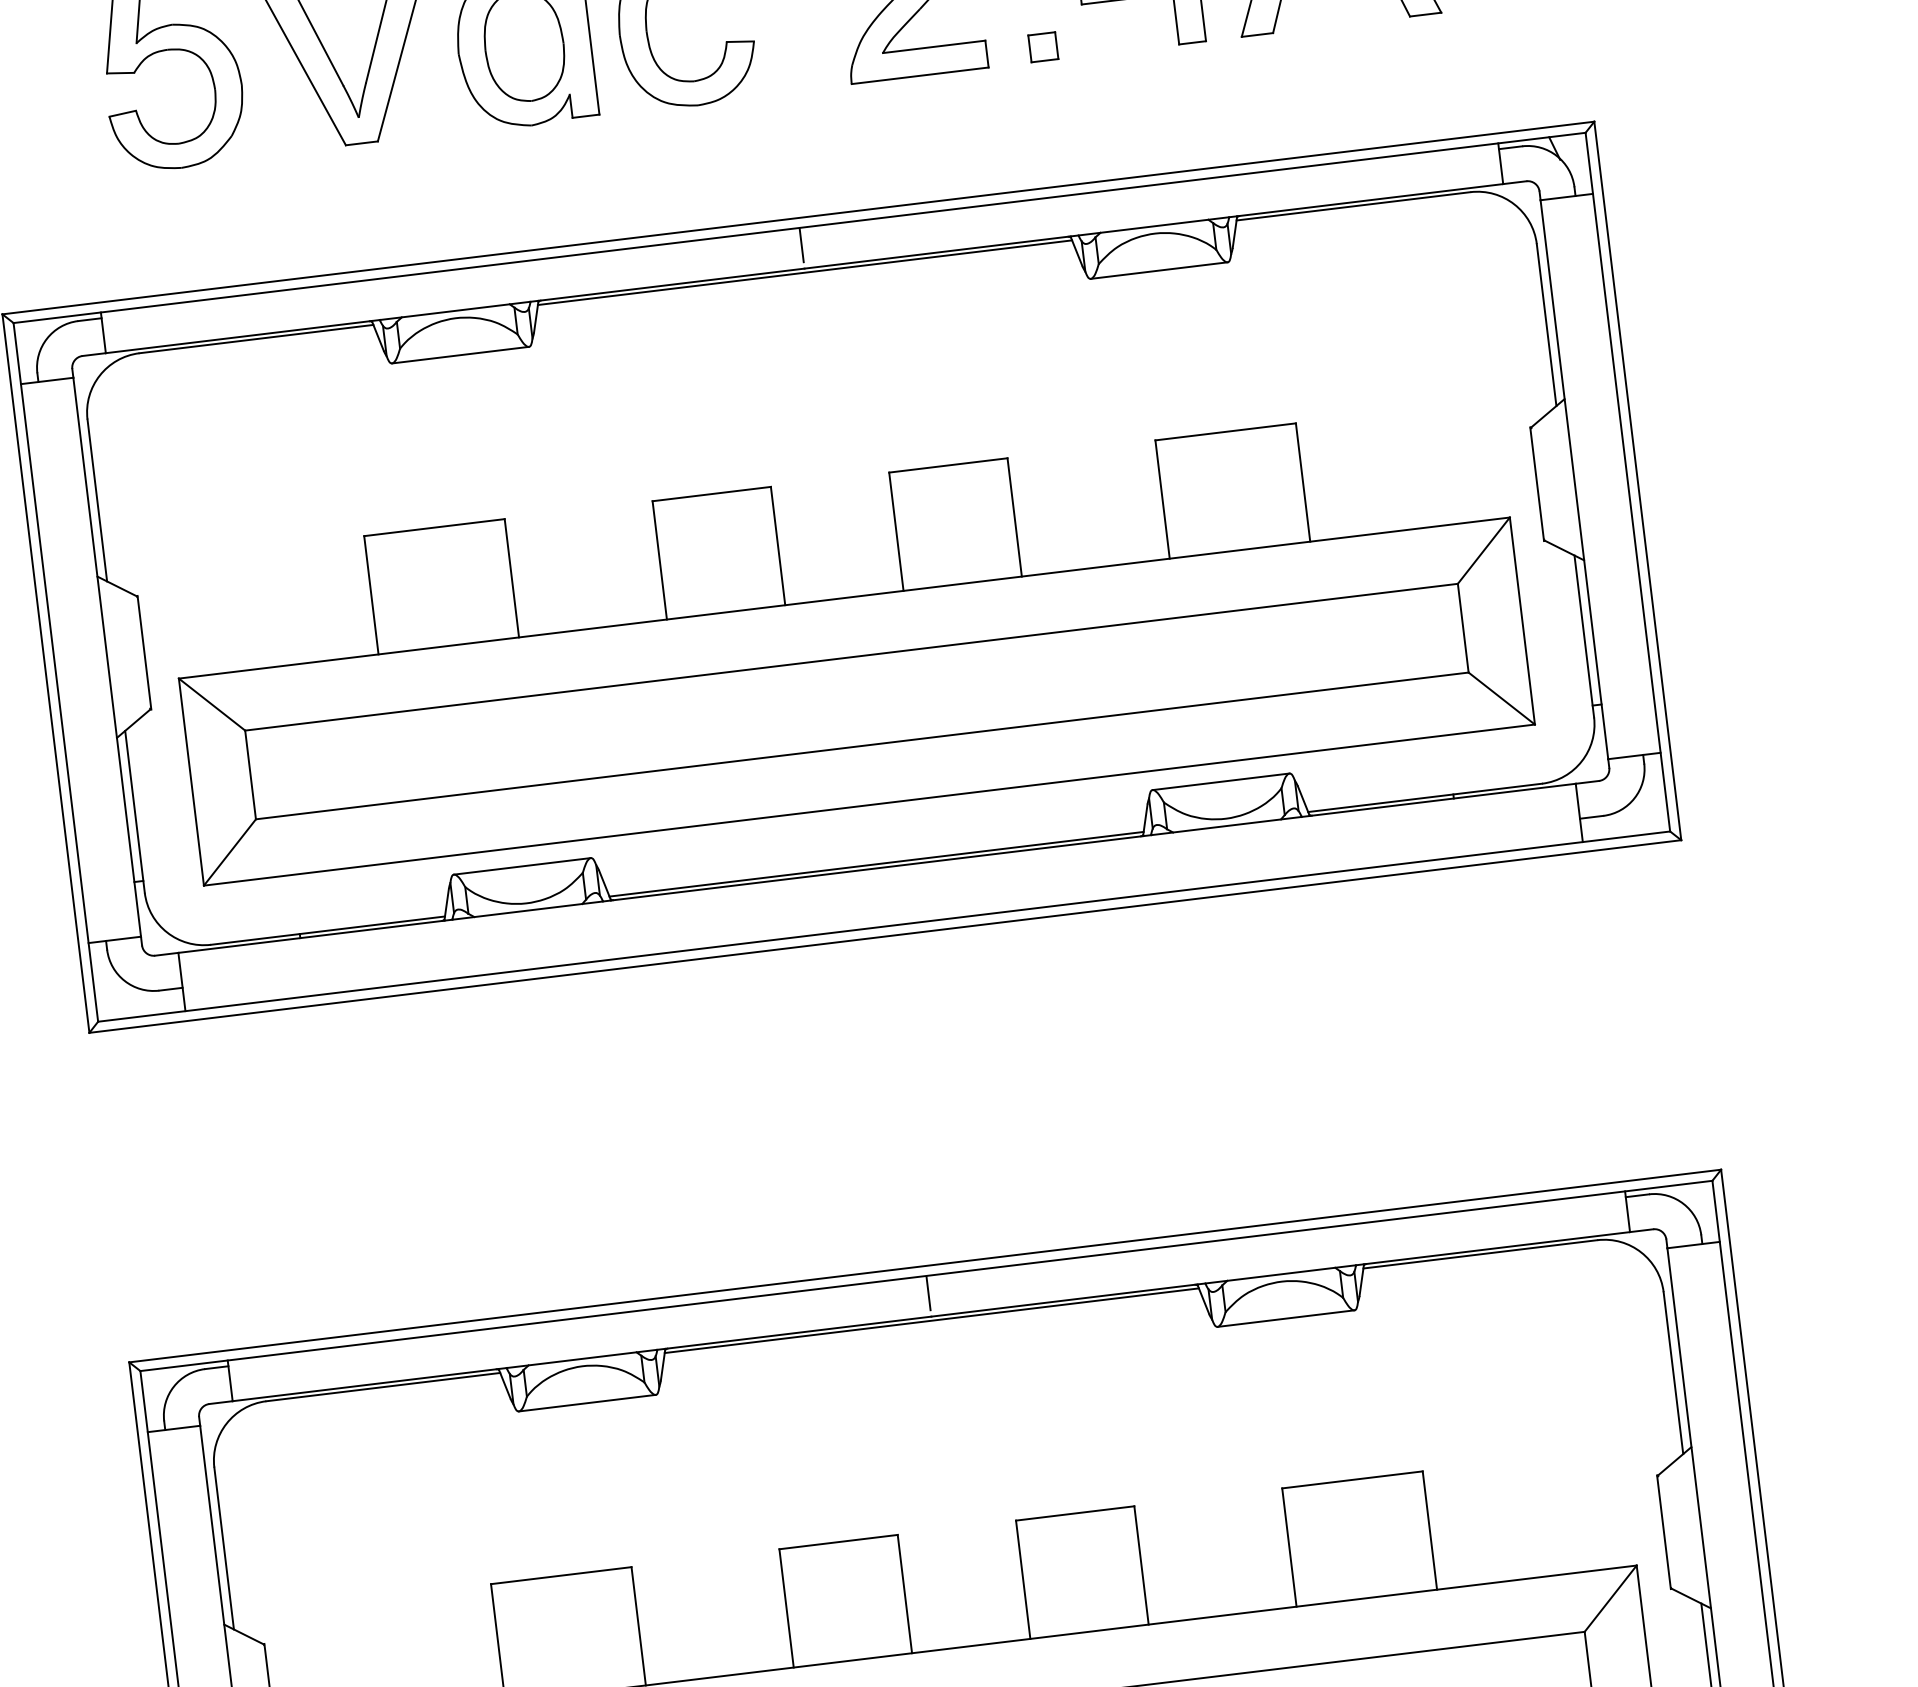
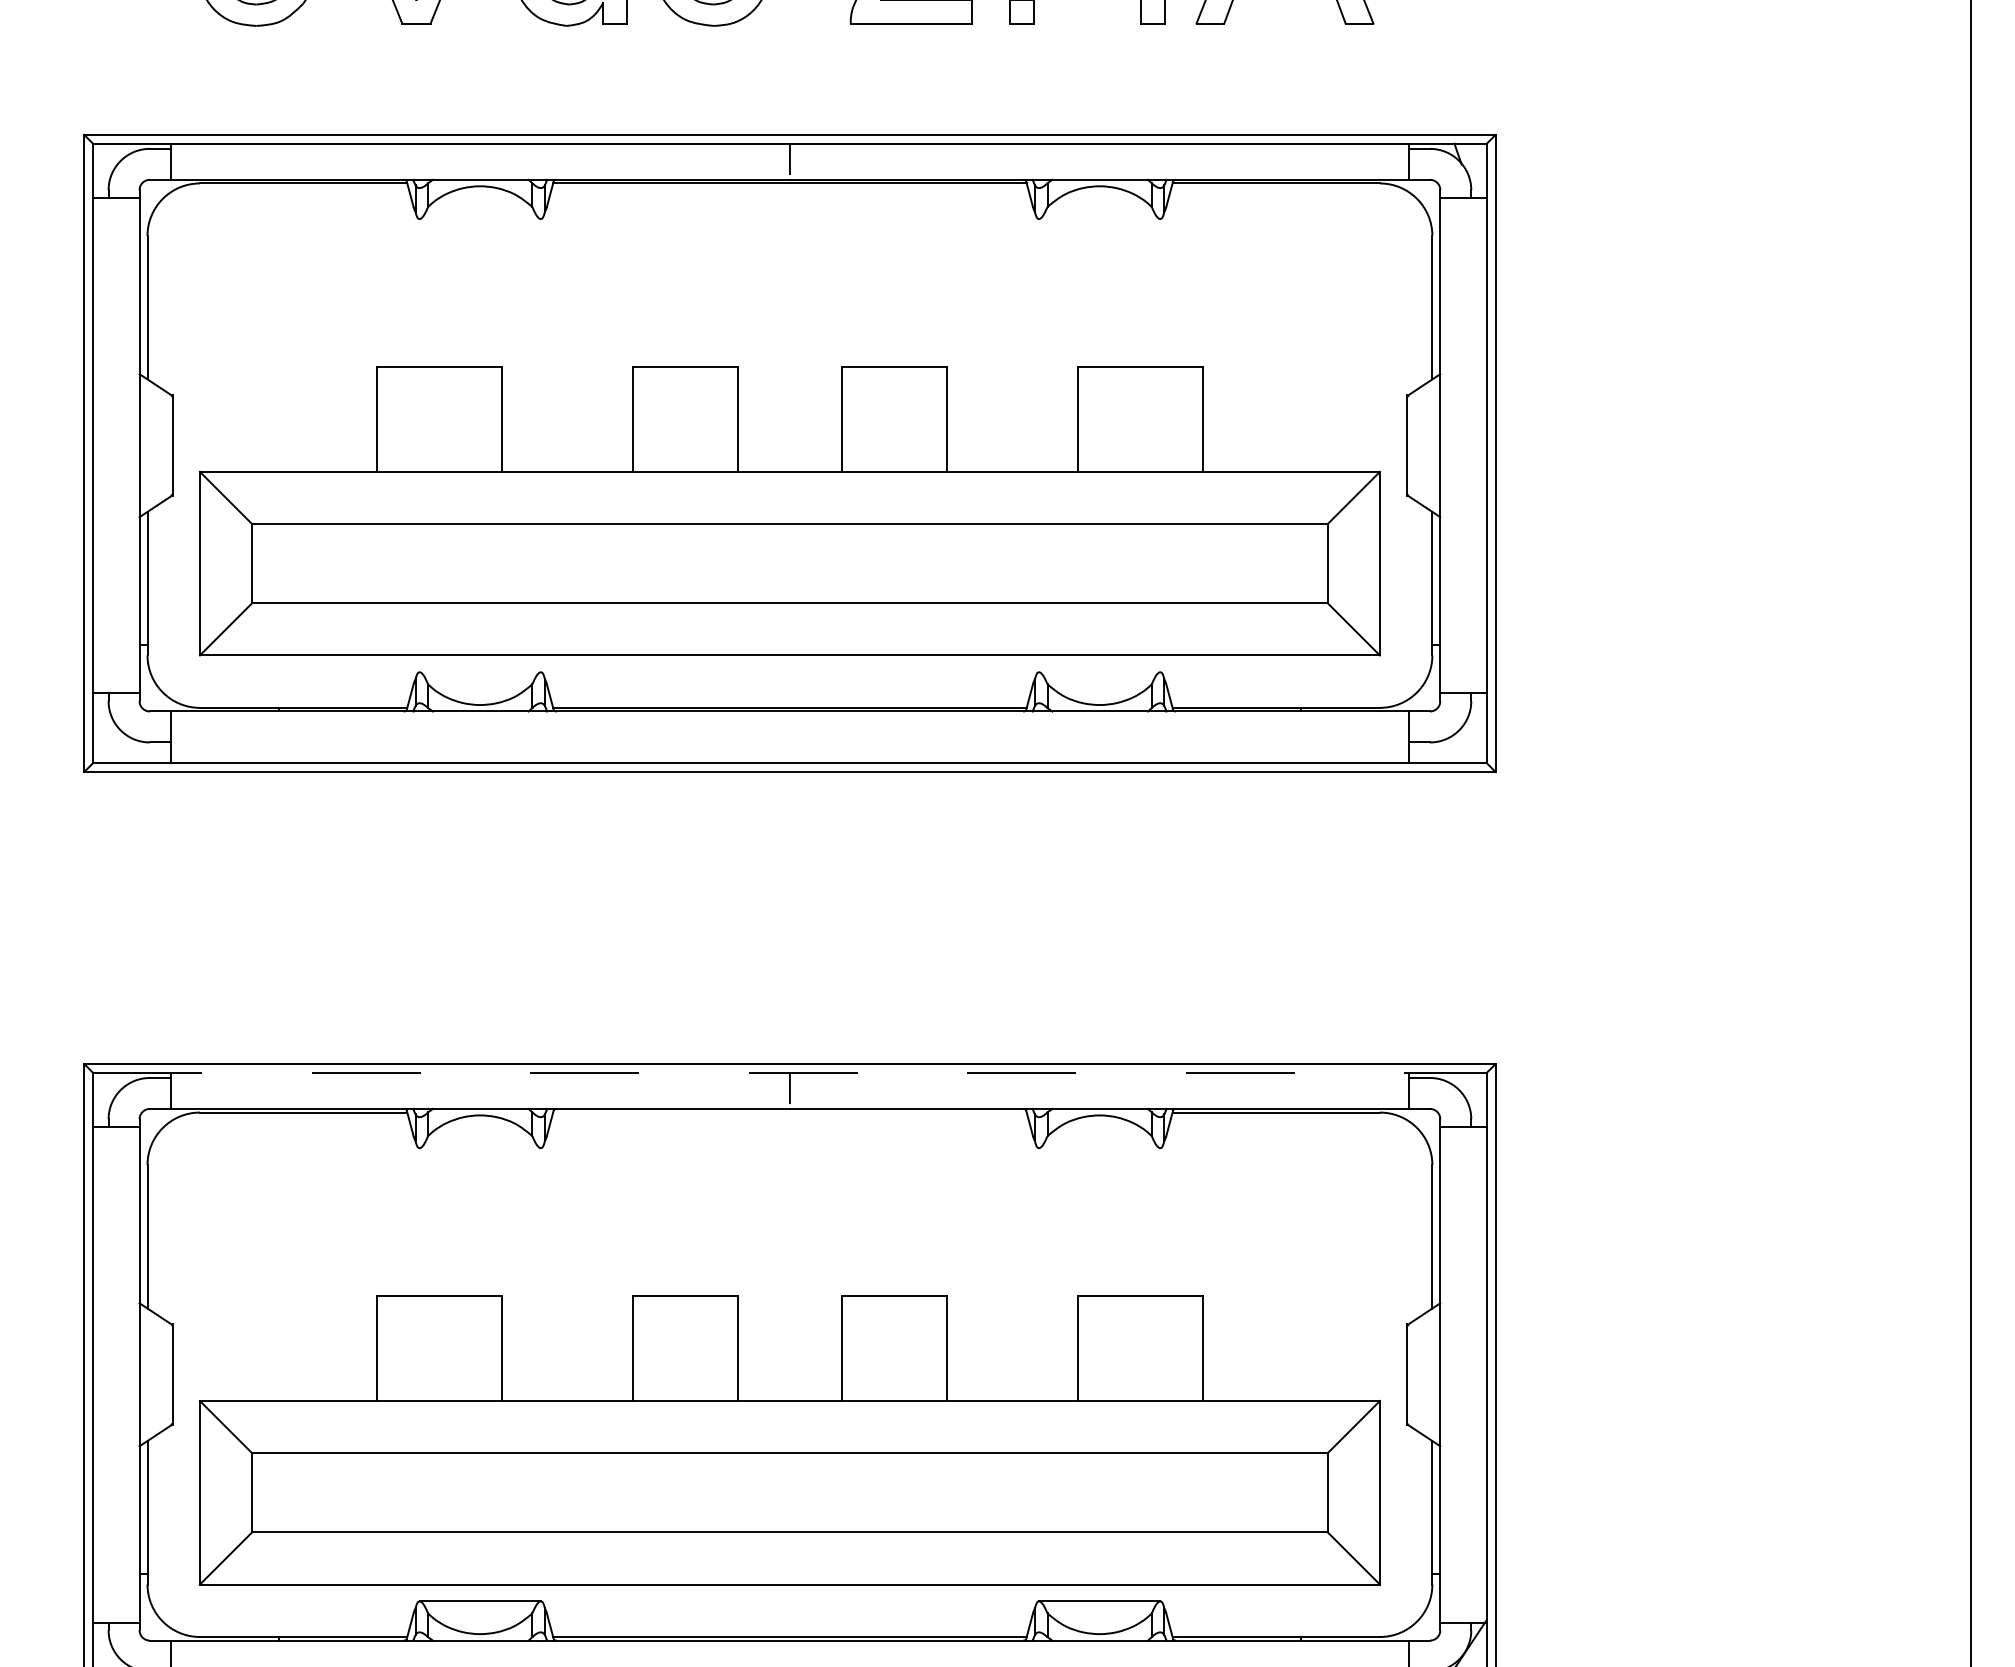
line: (1159, 271) -> (1099, 219), removed
line: (459, 355) -> (479, 219), removed
line: (1220, 782) -> (1099, 672), removed
line: (521, 866) -> (479, 672), removed
line: (925, 1275) -> (789, 1072), solid -> dashed
line: (1285, 1319) -> (1099, 1148), removed
line: (931, 1320) -> (789, 1112), removed
line: (586, 1403) -> (479, 1148), removed

